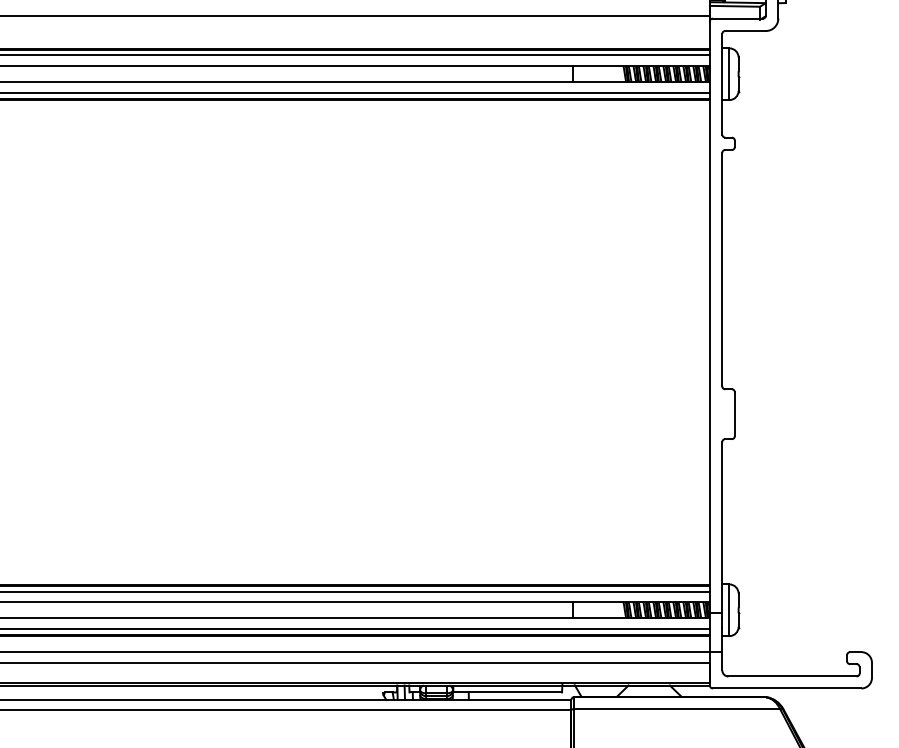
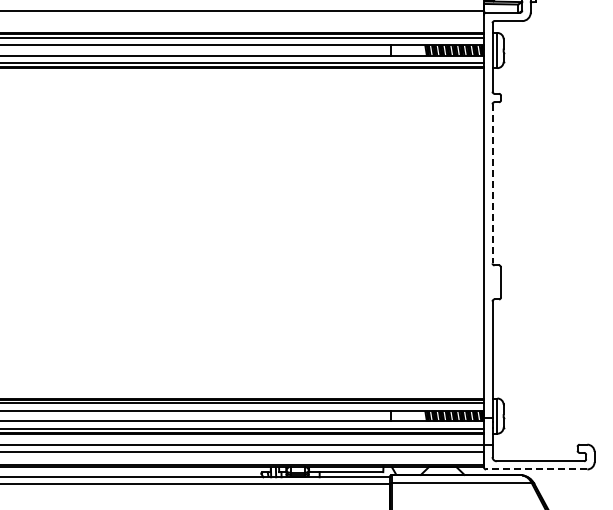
line: (722, 269) -> (492, 183), solid -> dashed
line: (786, 688) -> (536, 469), solid -> dashed

